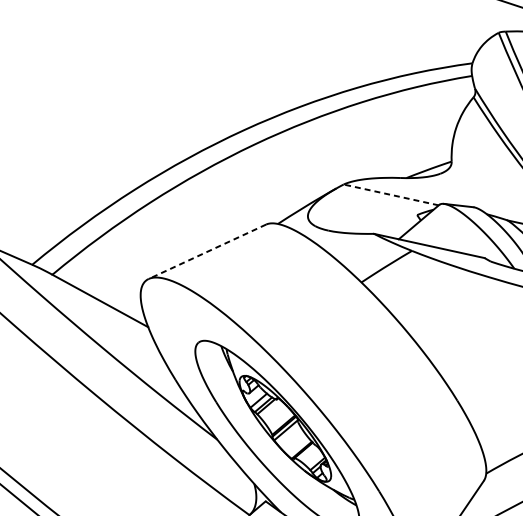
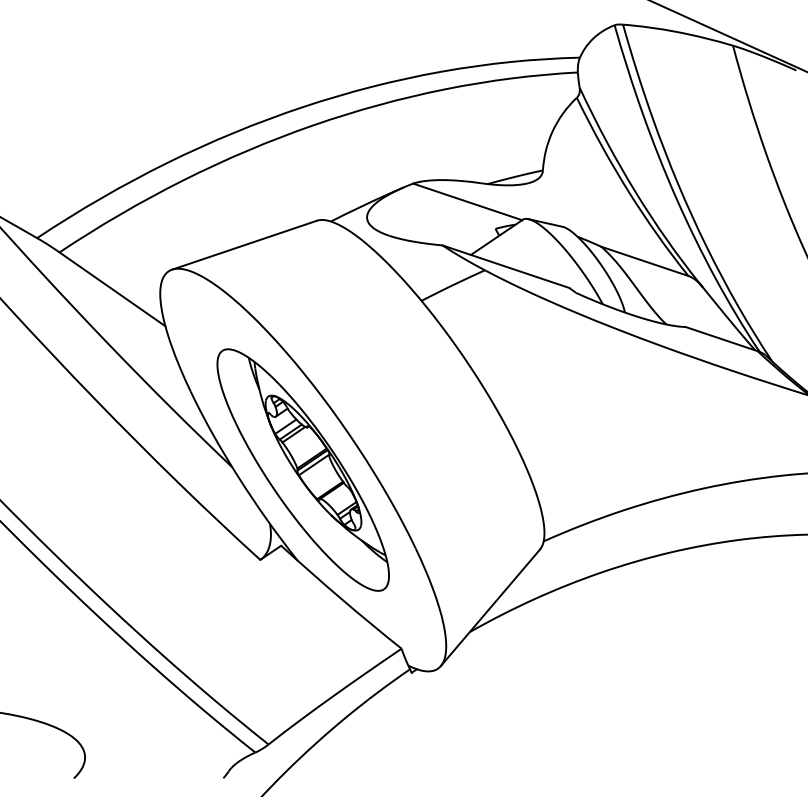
line: (391, 194) -> (467, 201), dashed -> solid
line: (207, 252) -> (244, 245), dashed -> solid

